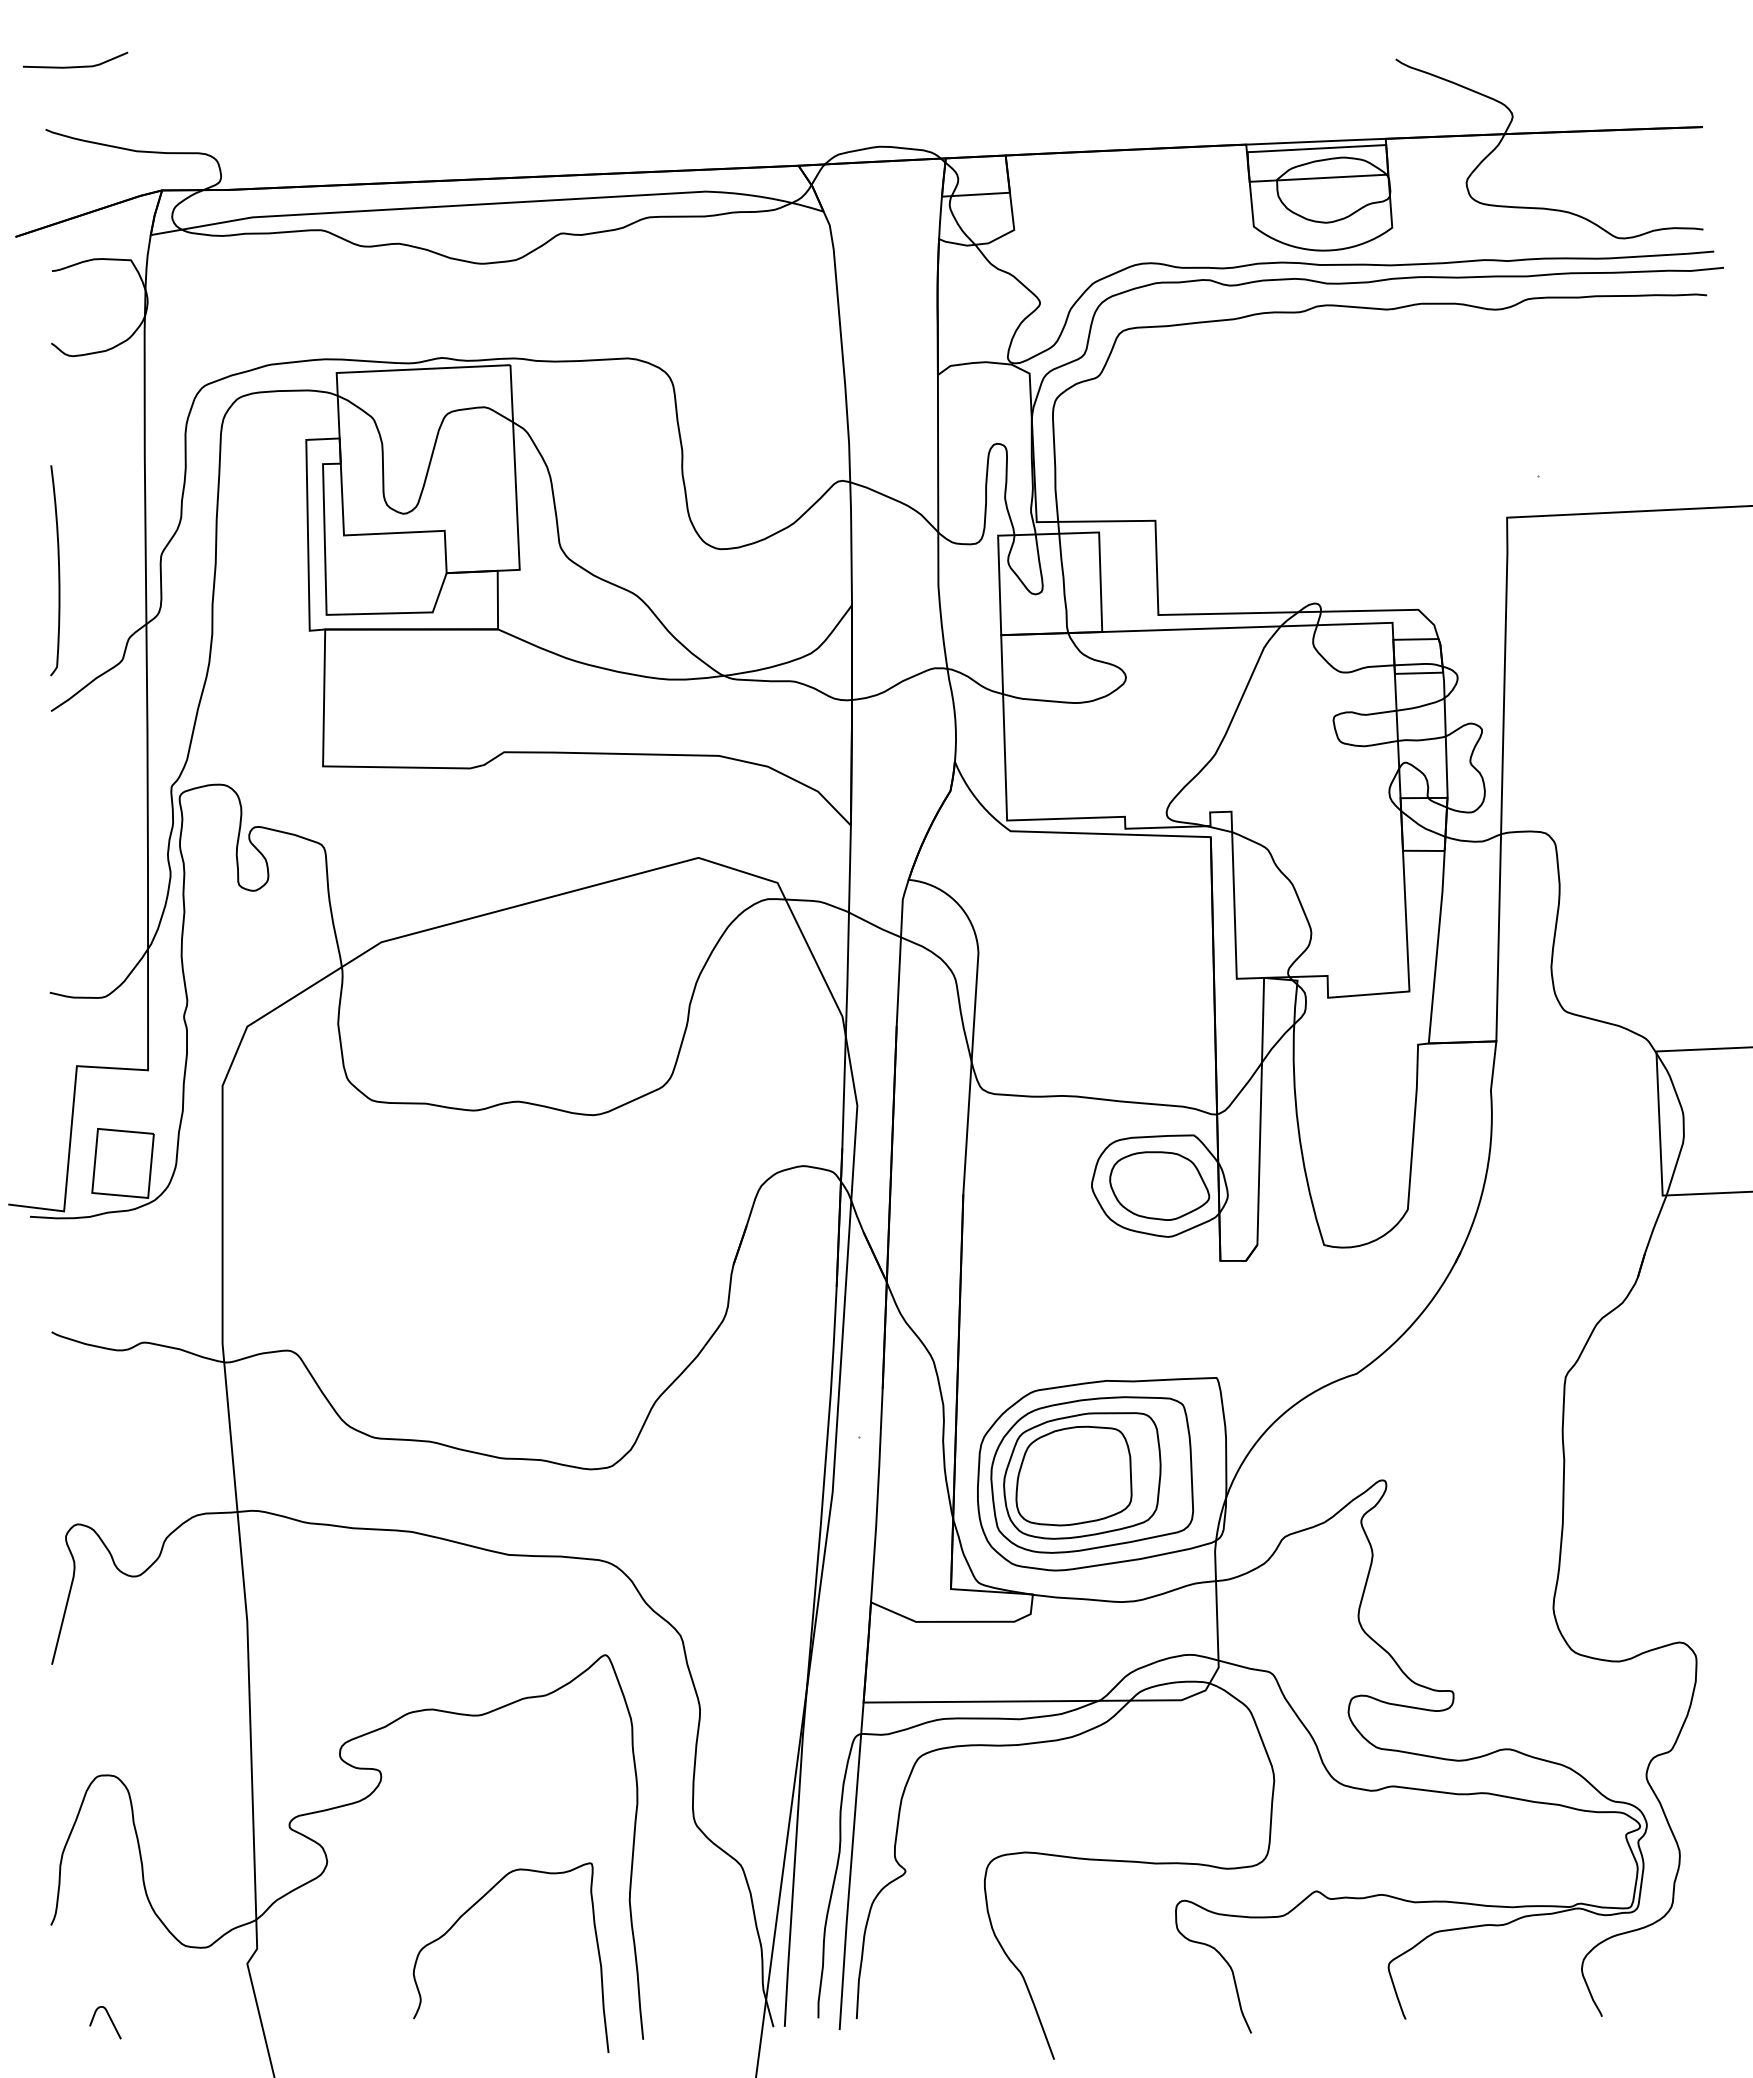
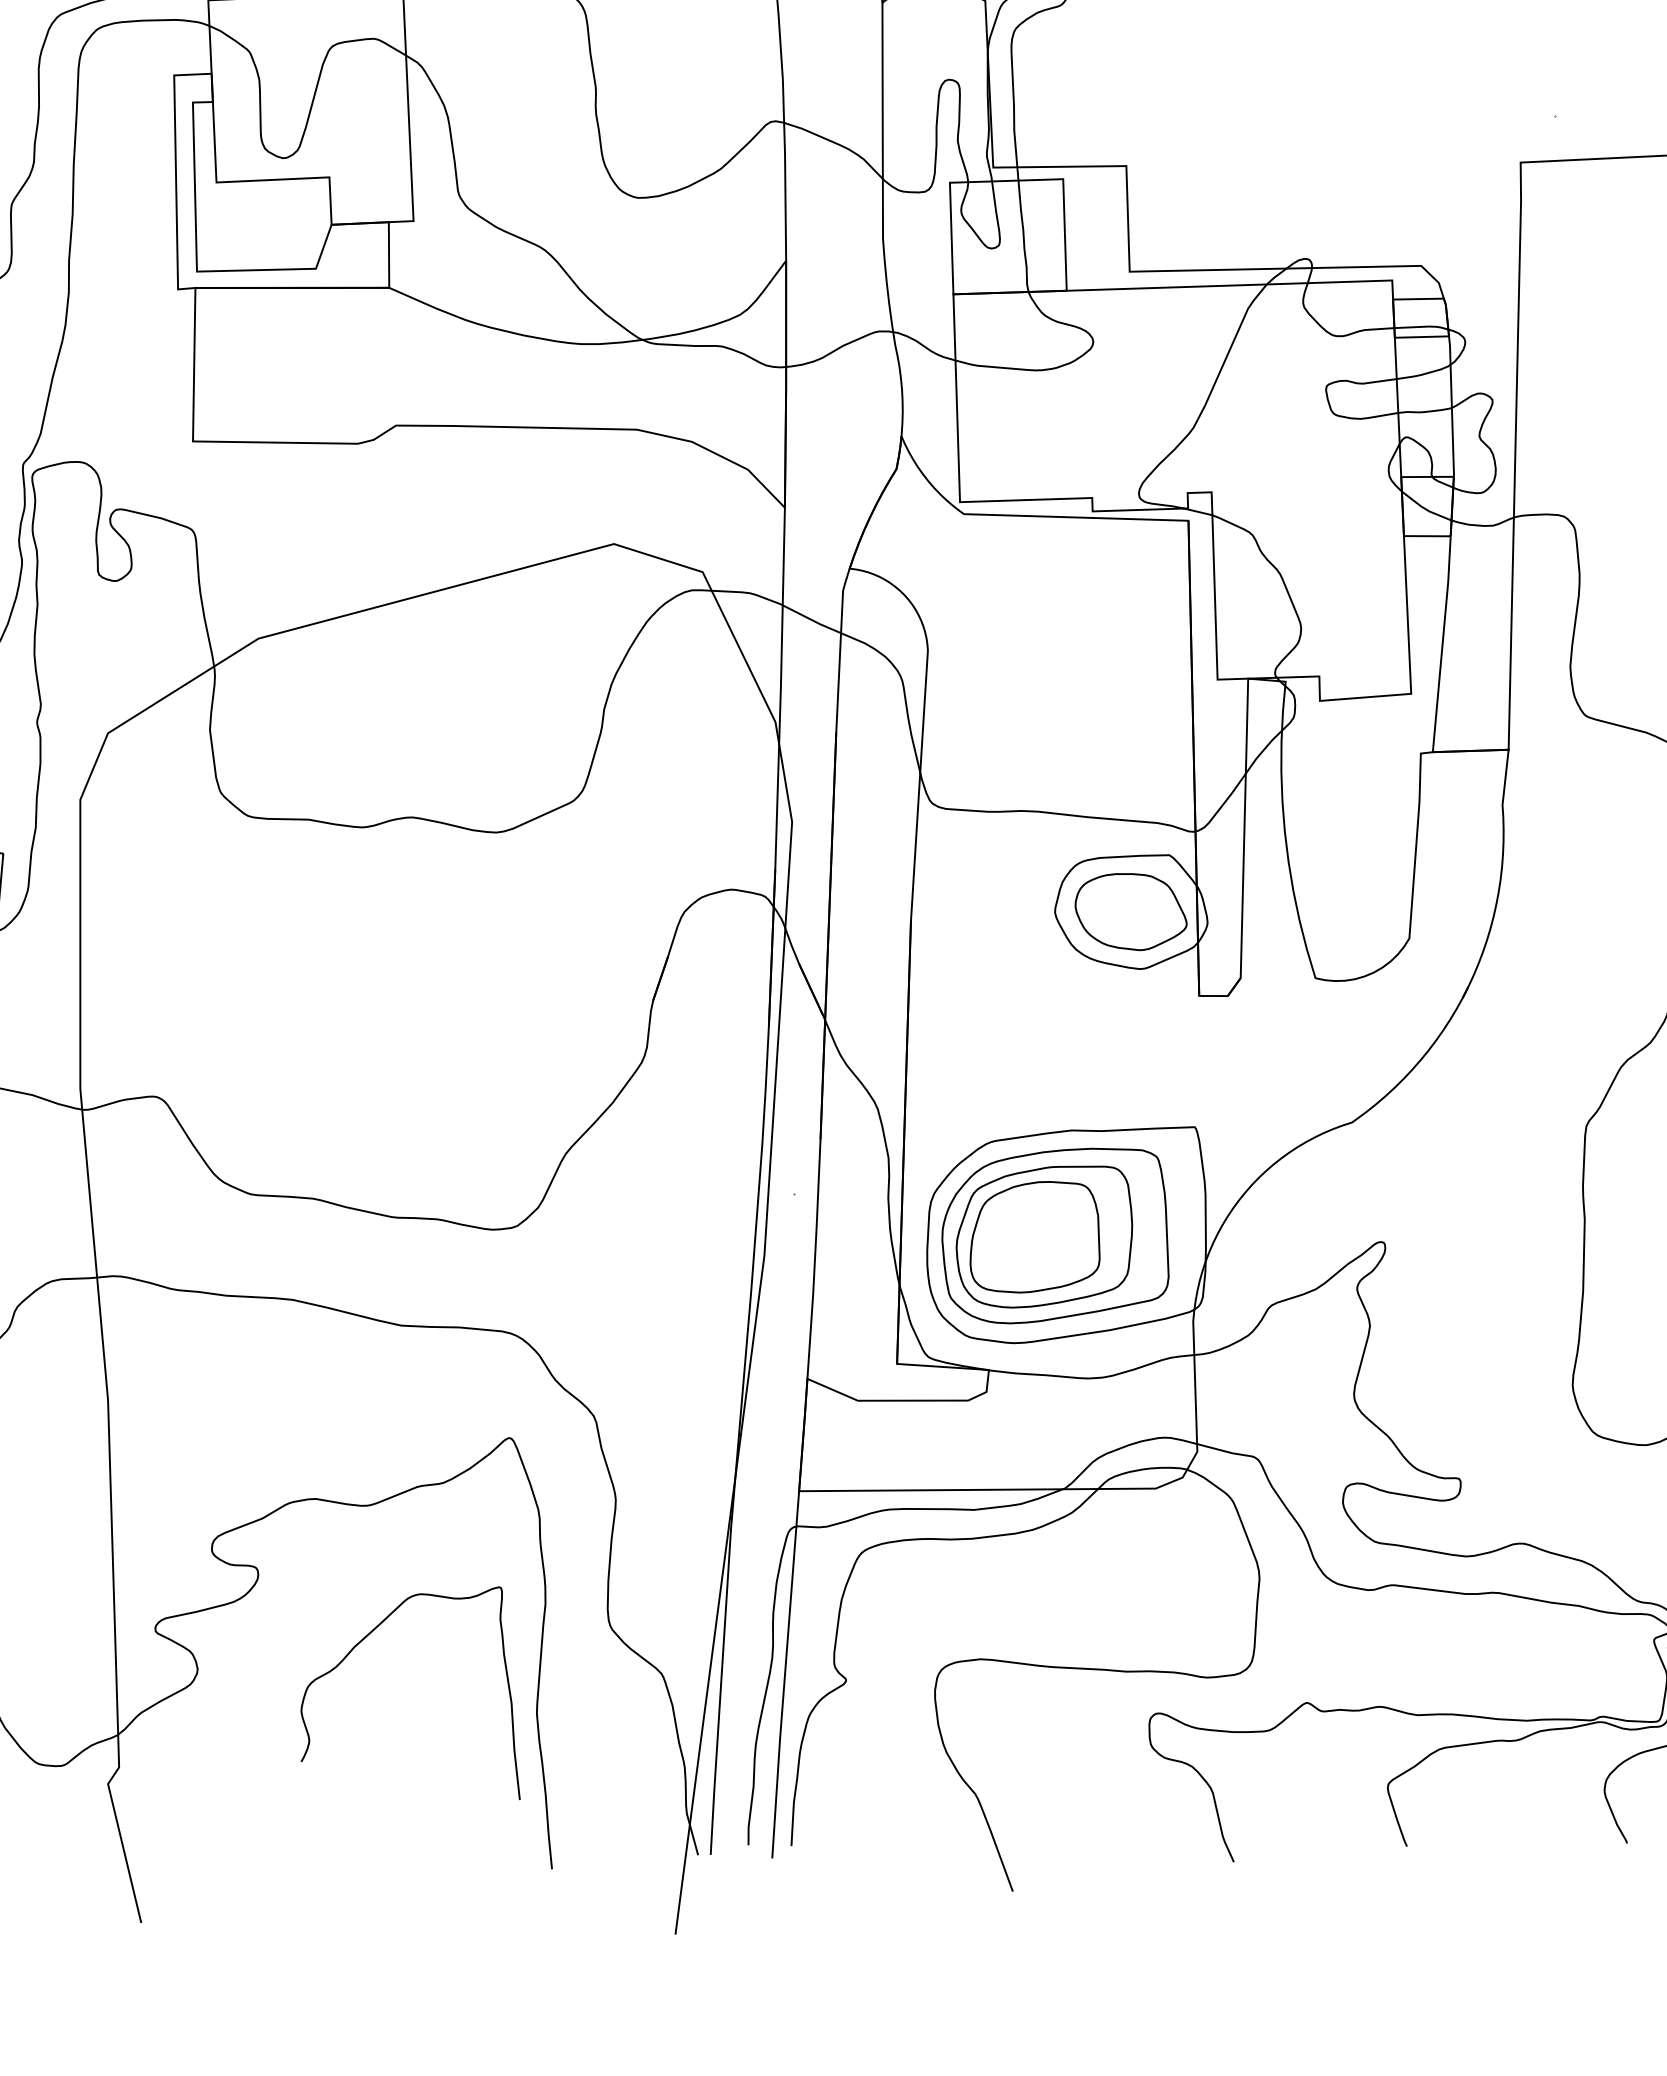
curve: (467, 1912) -> (361, 1642), moved

